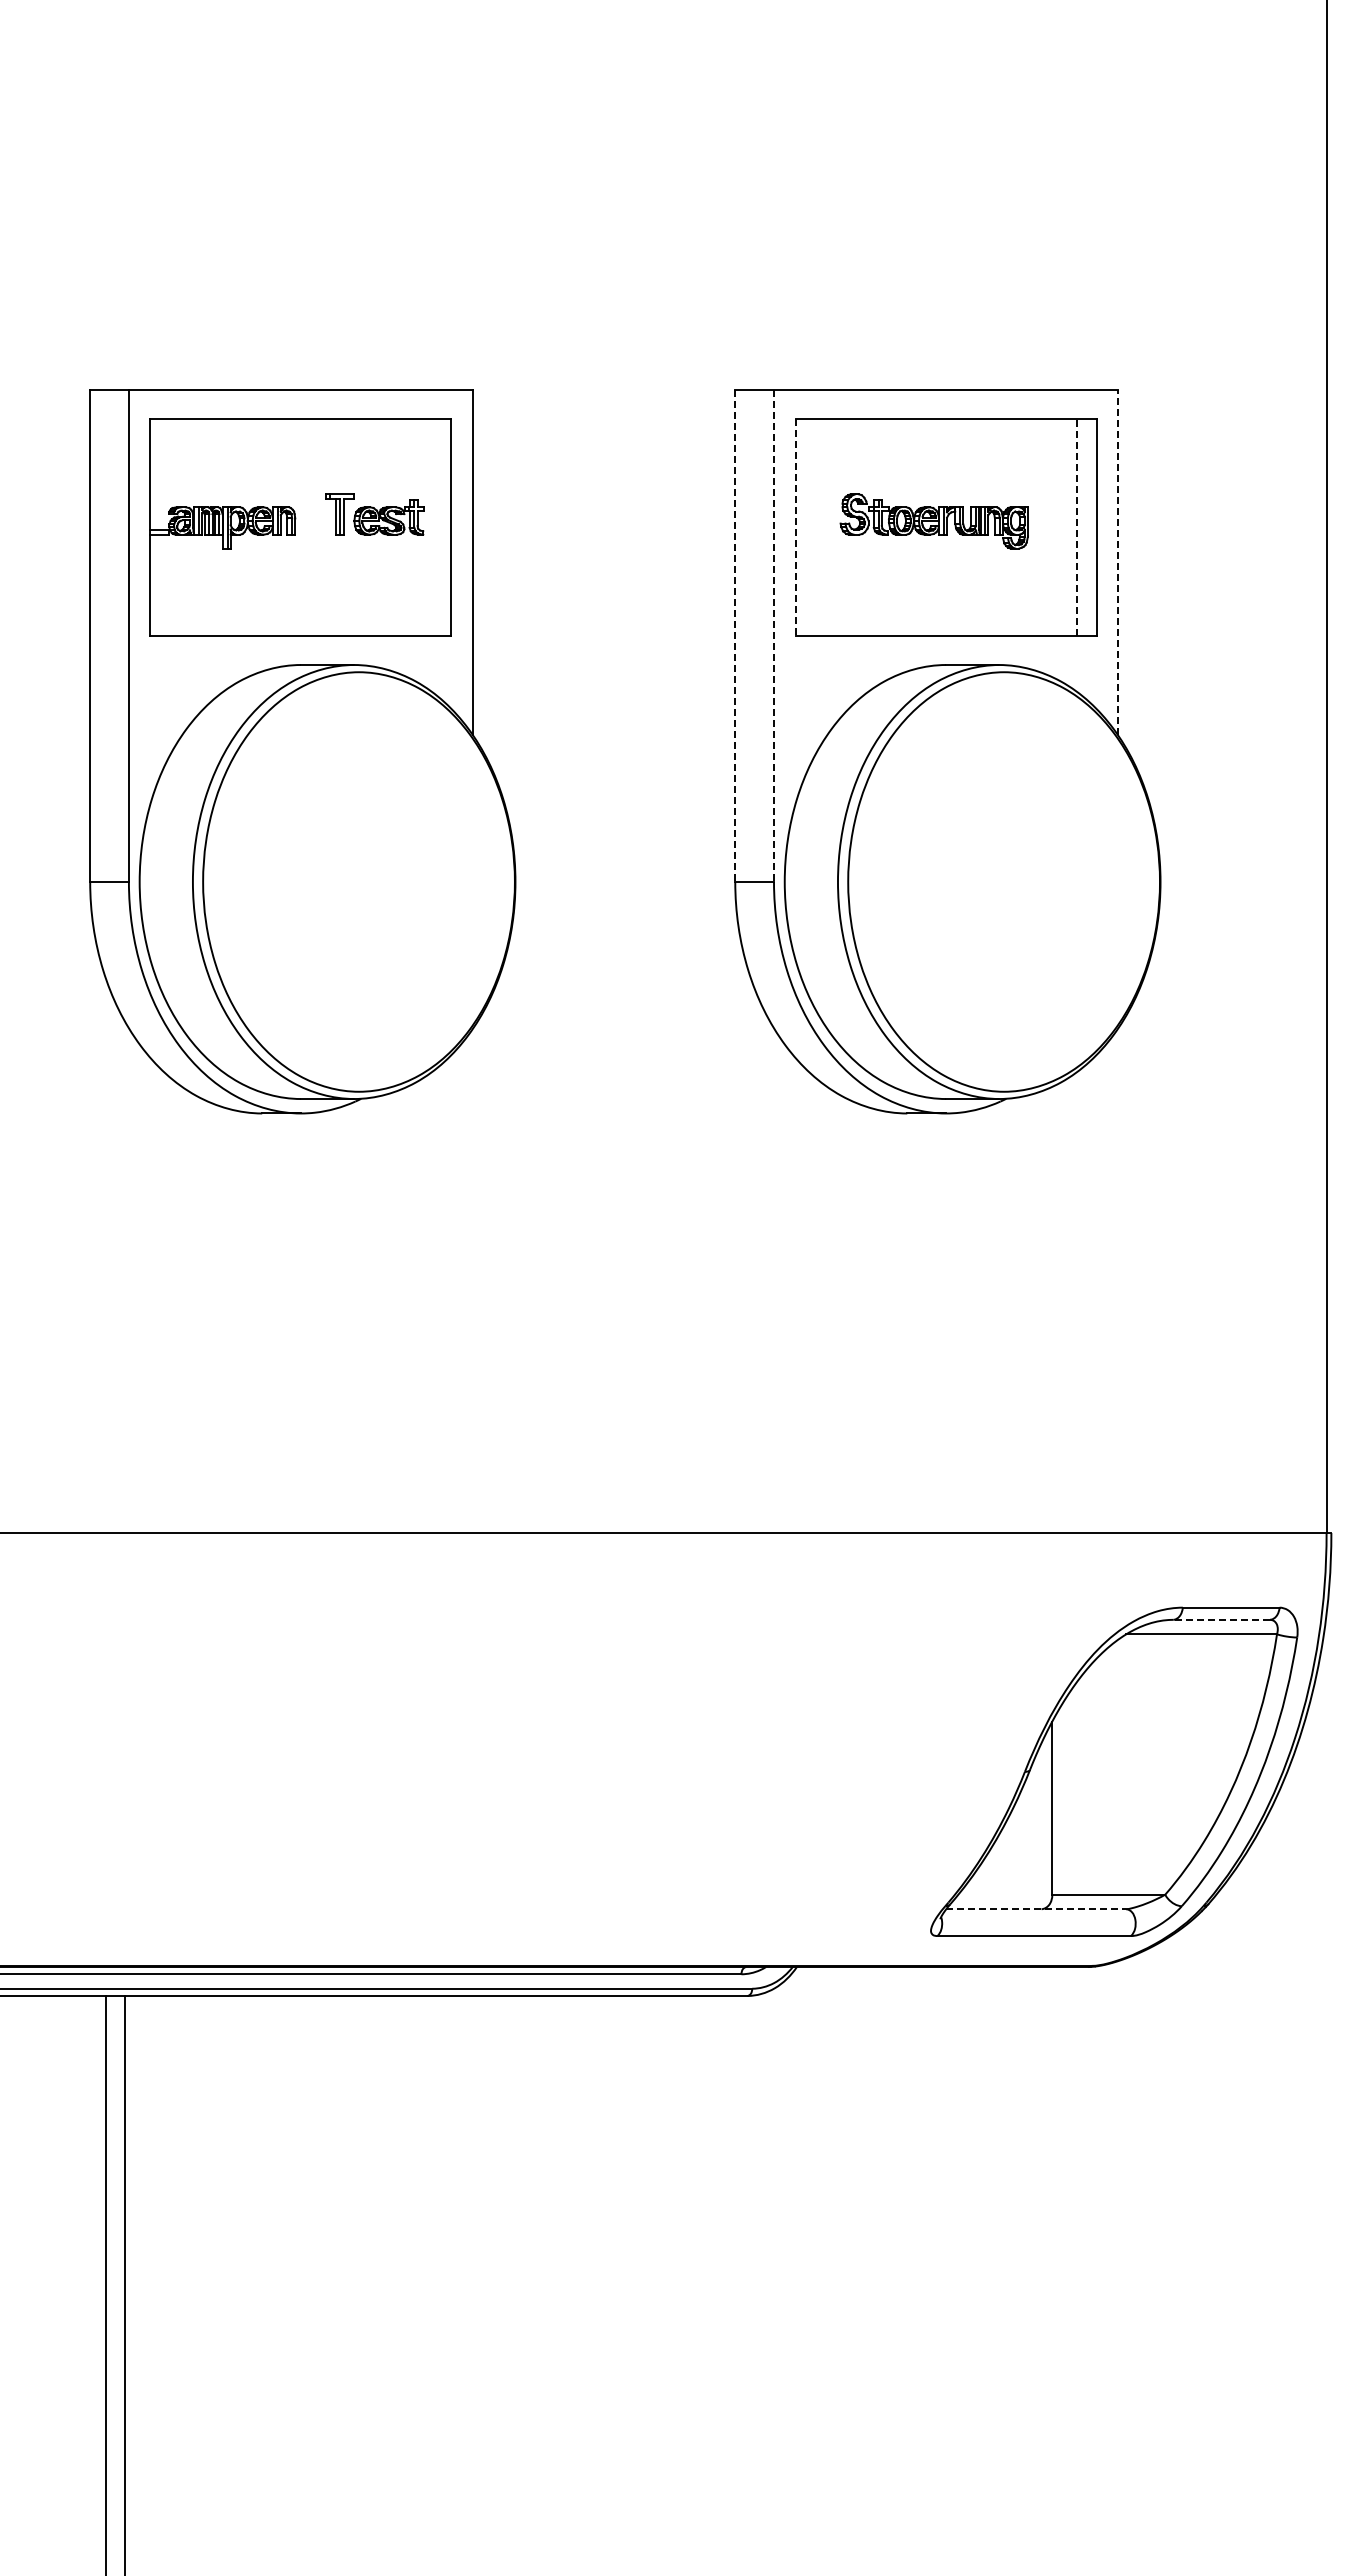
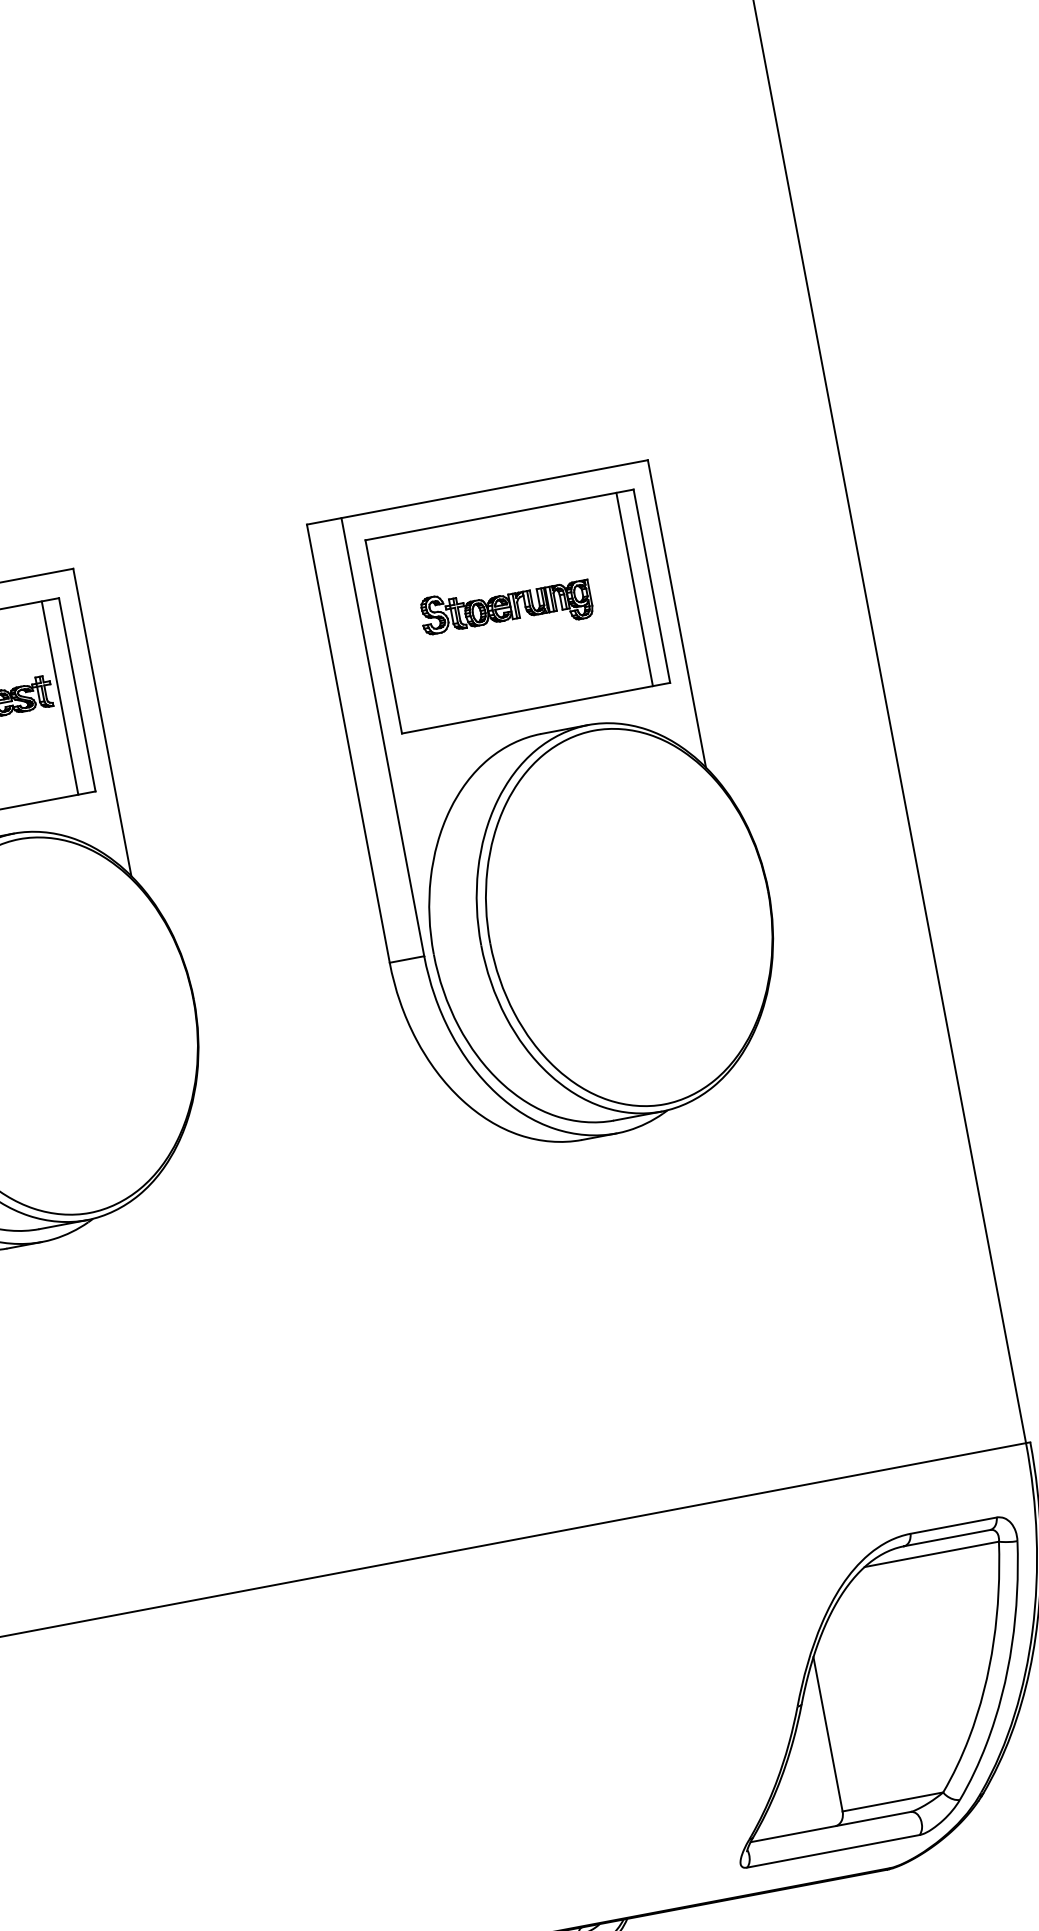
line: (432, 527) -> (60, 697), added
line: (795, 527) -> (383, 636), dashed -> solid
line: (1077, 527) -> (634, 589), dashed -> solid
line: (1118, 562) -> (677, 613), dashed -> solid
line: (735, 636) -> (348, 744), dashed -> solid
line: (774, 636) -> (383, 737), dashed -> solid
line: (1221, 1619) -> (946, 1537), dashed -> solid
line: (1036, 1909) -> (831, 1827), dashed -> solid

